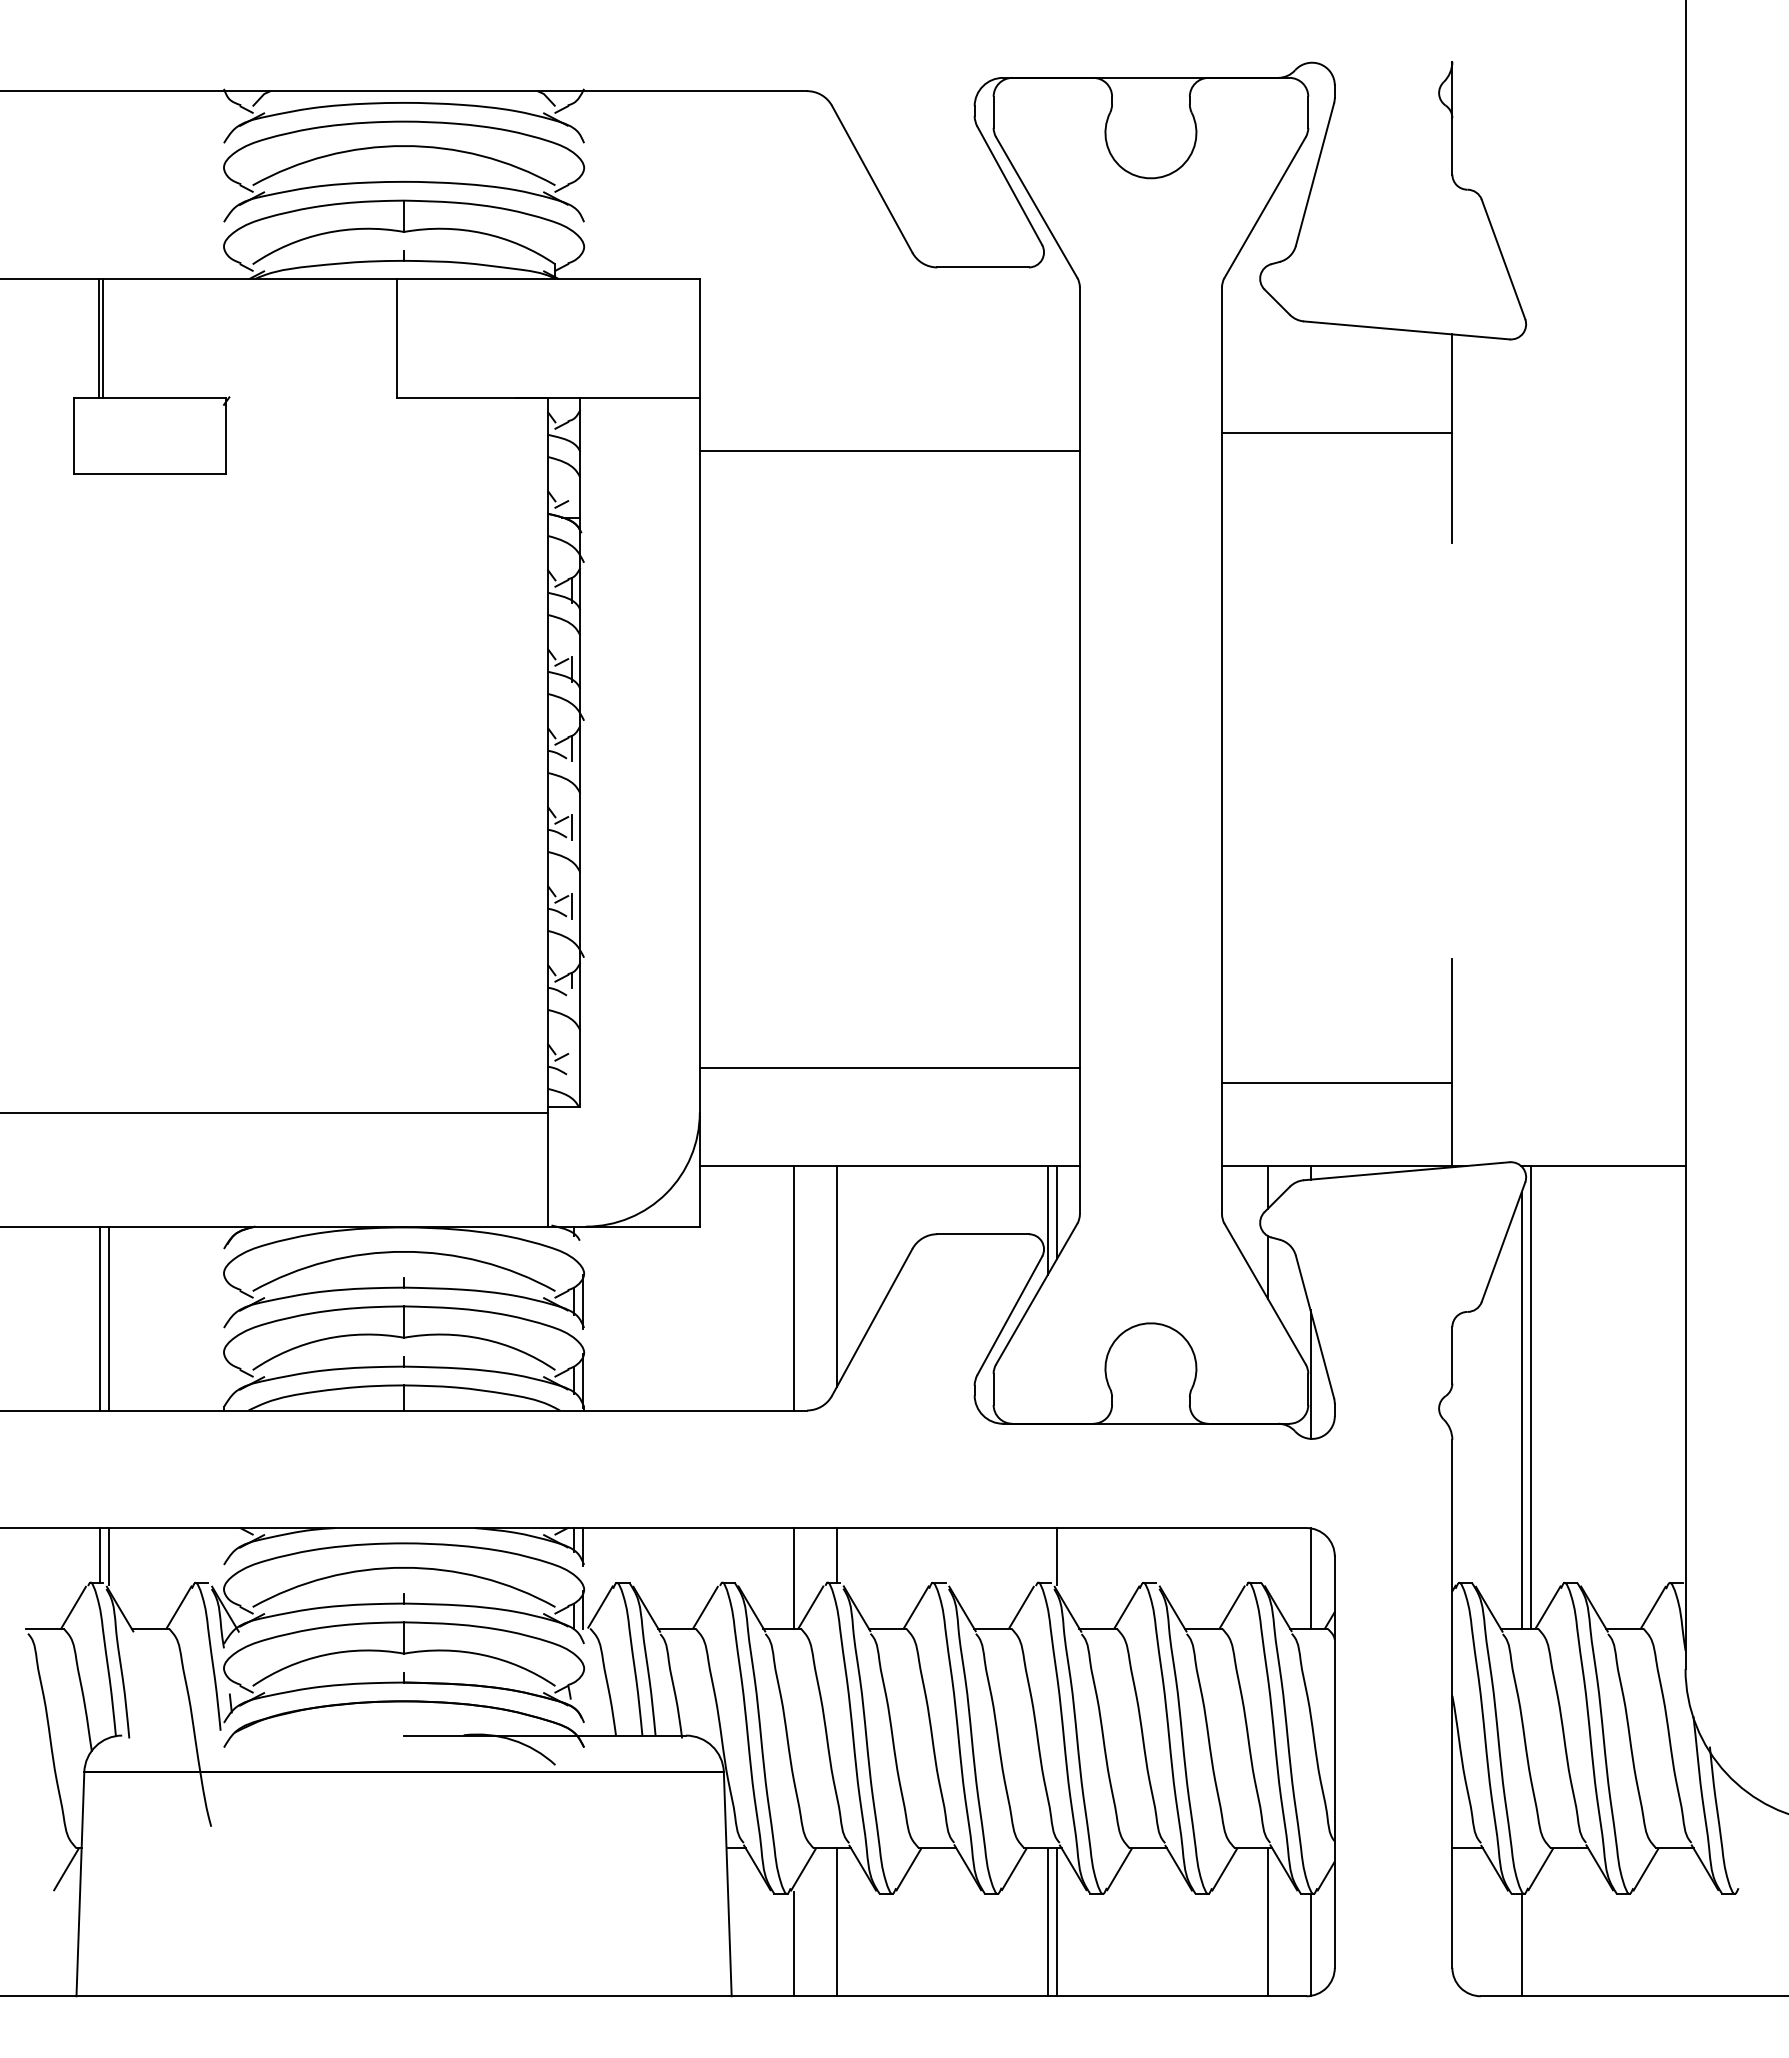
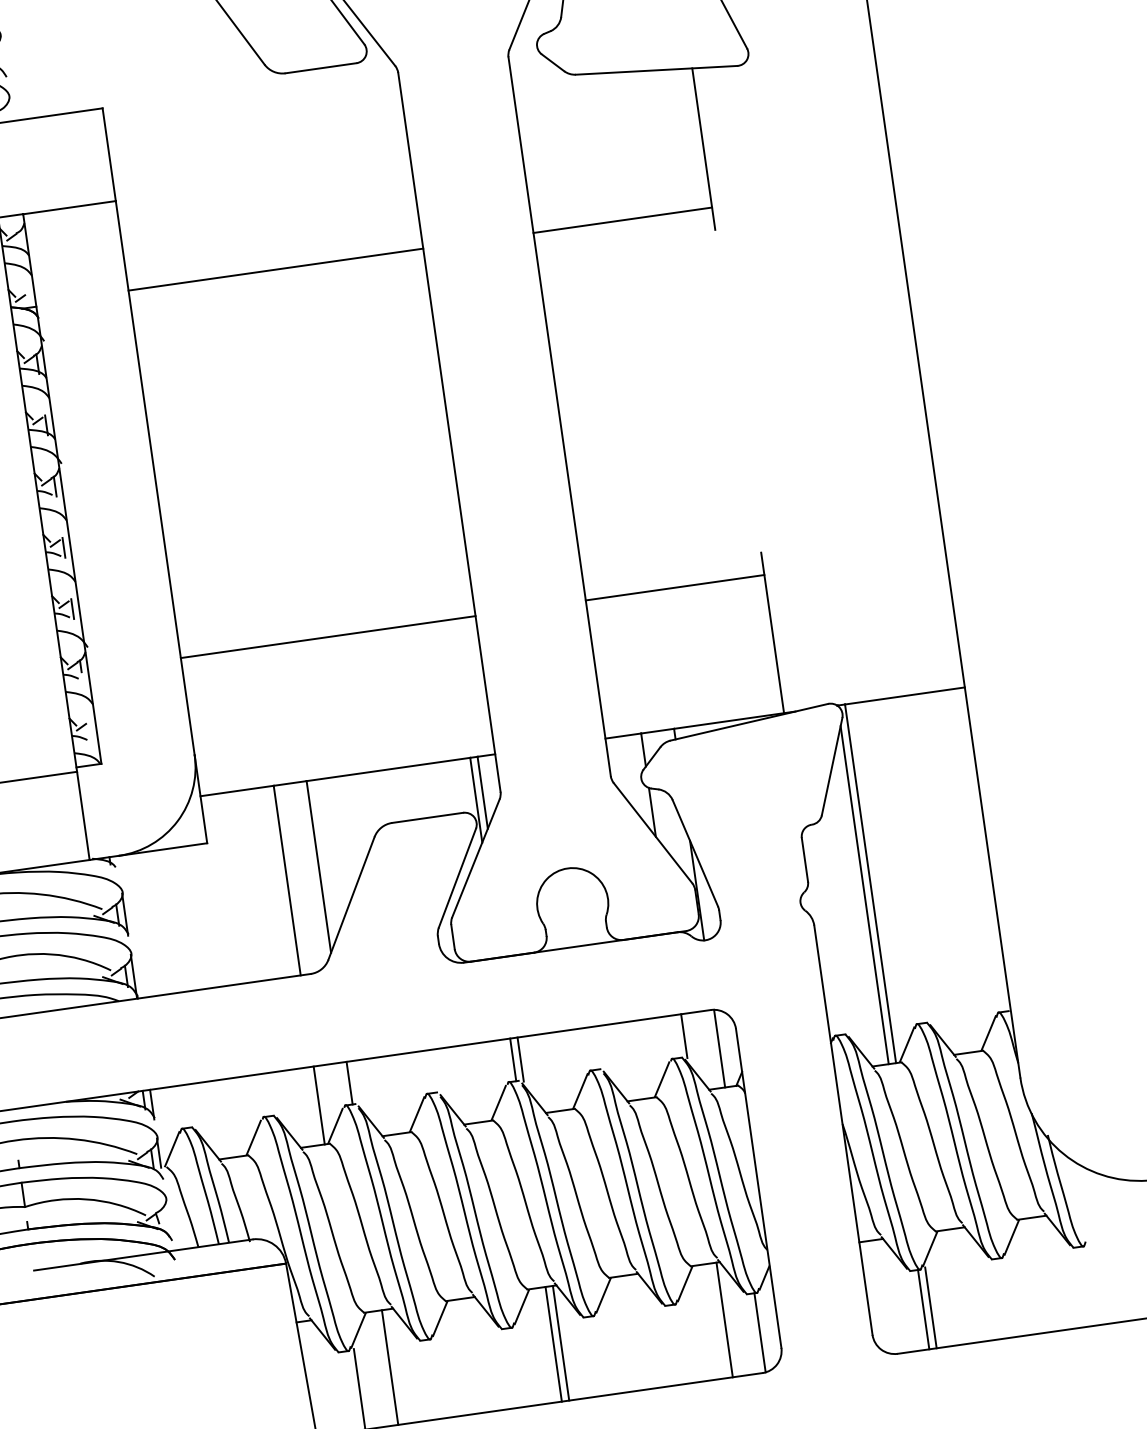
line: (1337, 432) -> (622, 219), moved
line: (889, 450) -> (275, 269), moved
line: (889, 1067) -> (327, 636), moved
line: (1337, 1082) -> (675, 587), moved
line: (1047, 1555) -> (513, 1059), added
line: (1268, 1556) -> (684, 1036), added
line: (1531, 1944) -> (931, 1308), added

